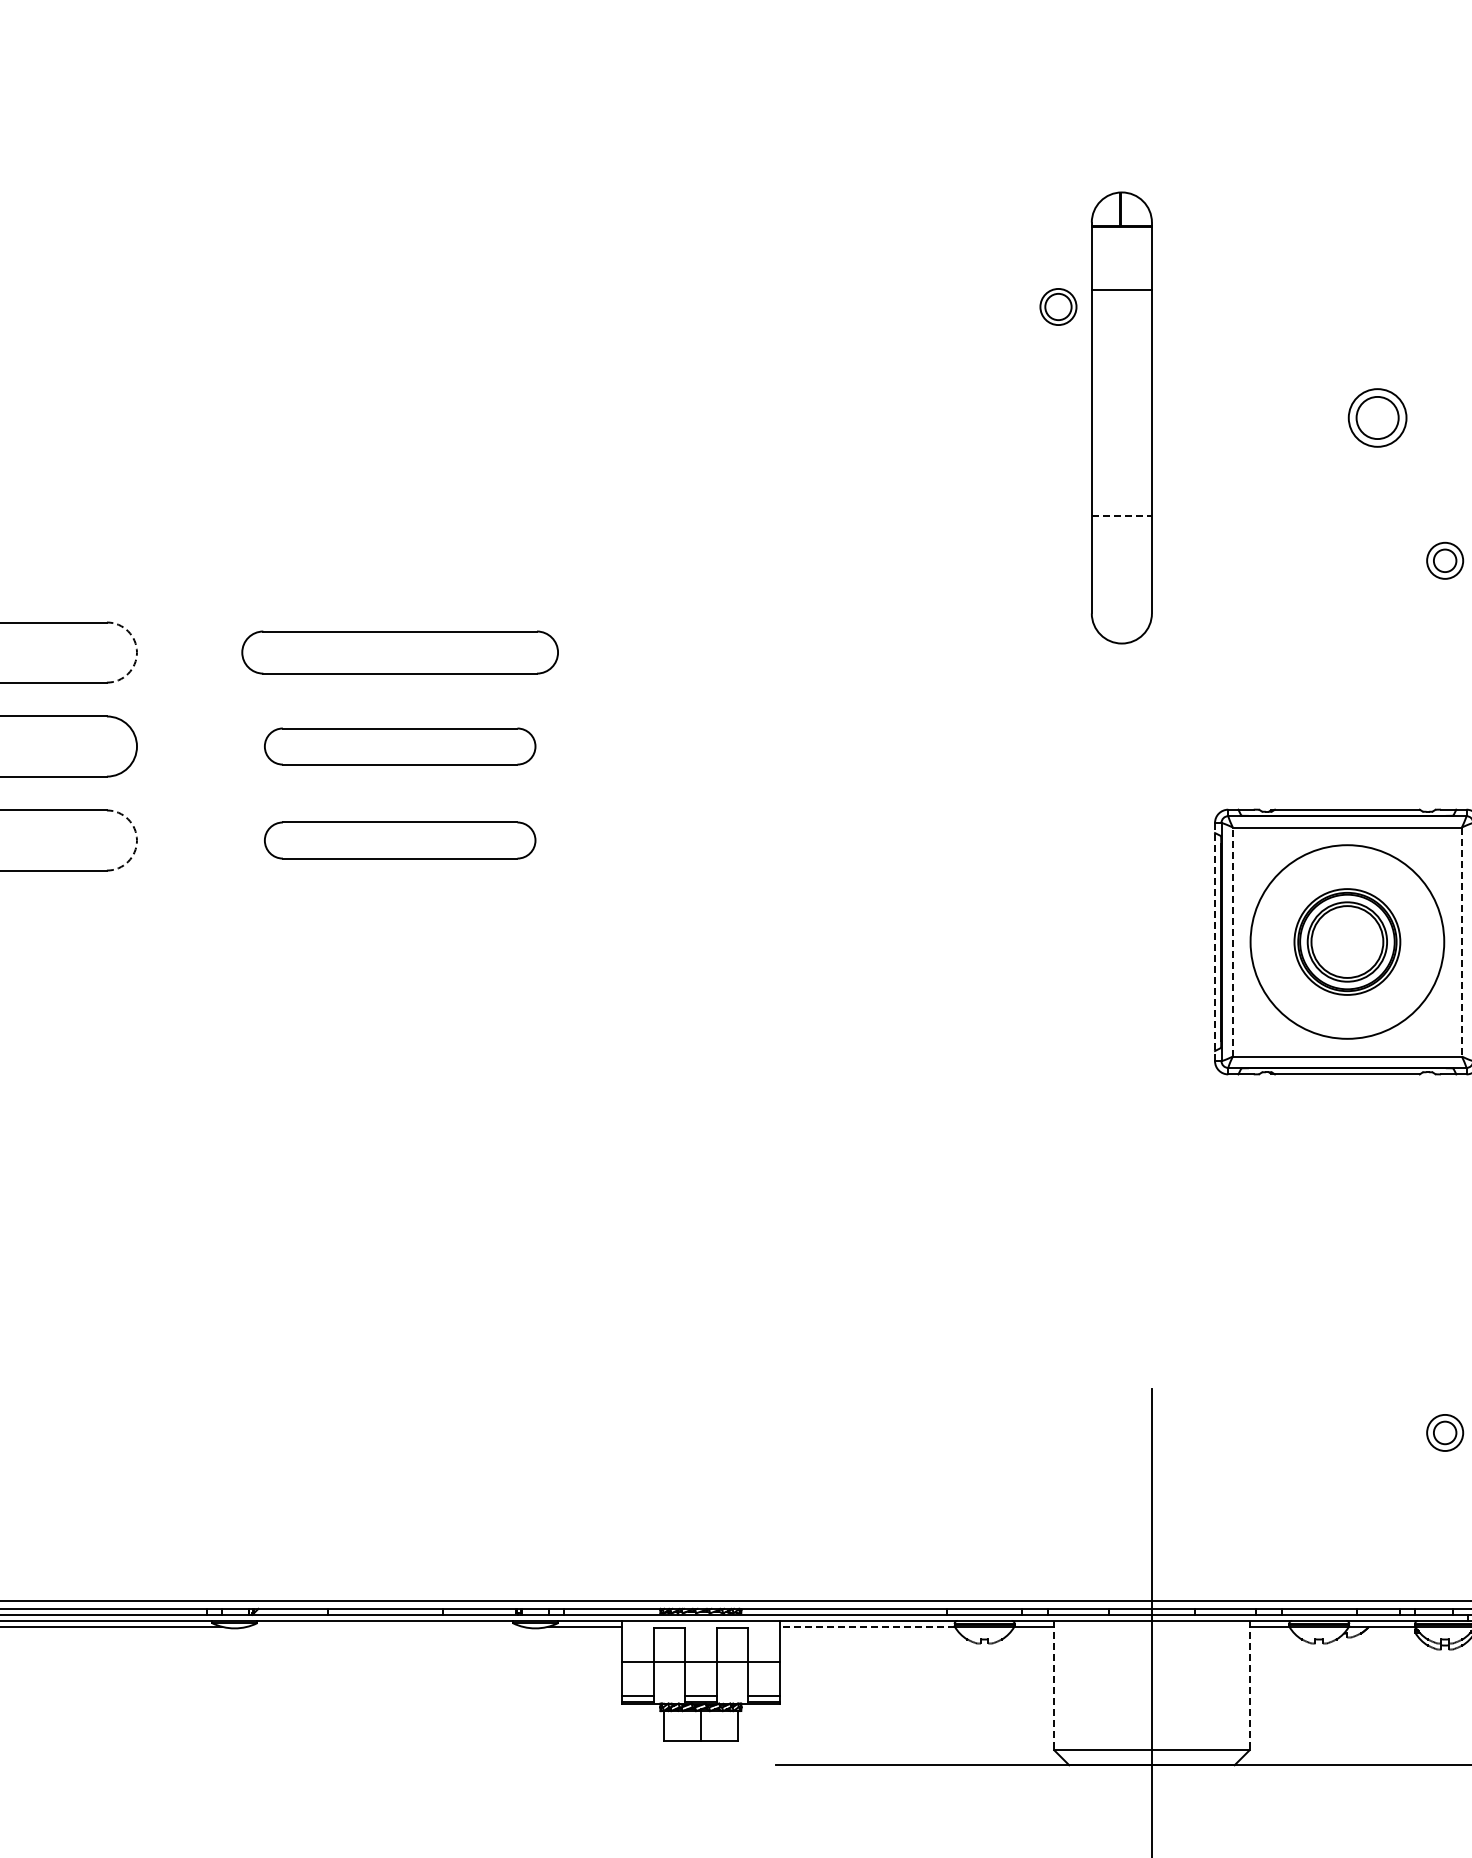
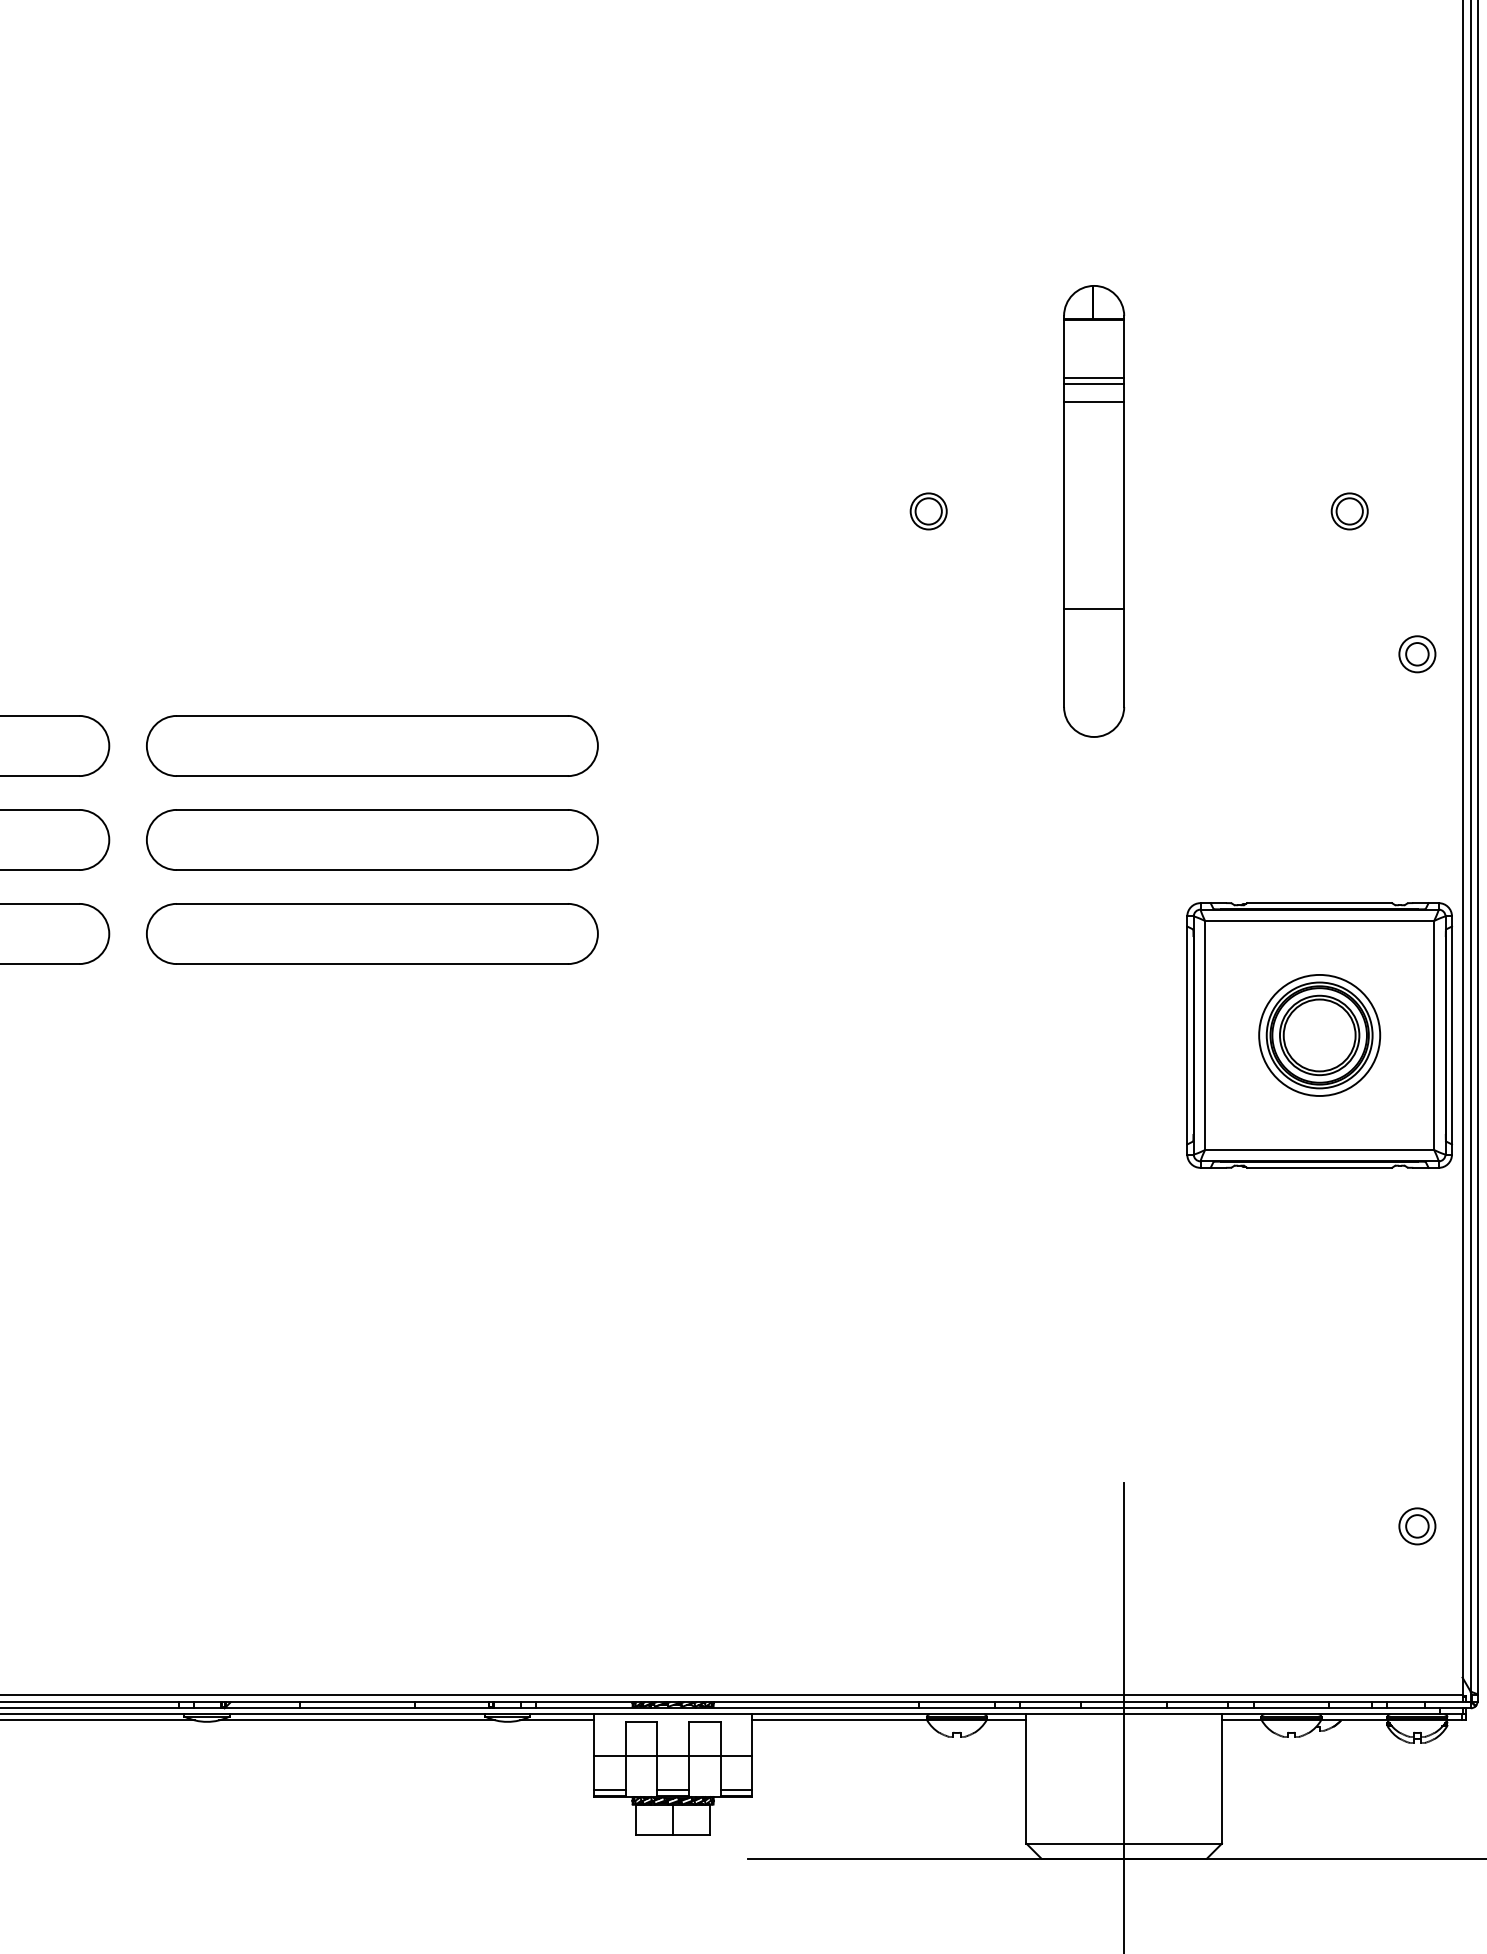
line: (1122, 285) -> (1094, 378), added
part: (1058, 307) -> (928, 511), moved
line: (1122, 309) -> (1094, 402), added
part: (1377, 418) -> (1349, 511), size x0.62
line: (1122, 516) -> (1094, 609), dashed -> solid
part: (400, 652) -> (372, 745), size x1.43
arc: (137, 653) -> (109, 746), dashed -> solid
part: (400, 746) -> (372, 839), size x1.67
arc: (137, 840) -> (109, 933), dashed -> solid
part: (400, 840) -> (372, 933), size x1.67
circle: (1347, 941) -> (1319, 1034), size x0.62
line: (1215, 942) -> (1187, 1035), dashed -> solid
line: (1233, 942) -> (1205, 1035), dashed -> solid
line: (1462, 942) -> (1434, 1035), dashed -> solid
line: (385, 1627) -> (357, 1720), added
line: (867, 1627) -> (839, 1720), dashed -> solid
line: (1054, 1686) -> (1026, 1779), dashed -> solid
line: (1249, 1686) -> (1221, 1779), dashed -> solid

